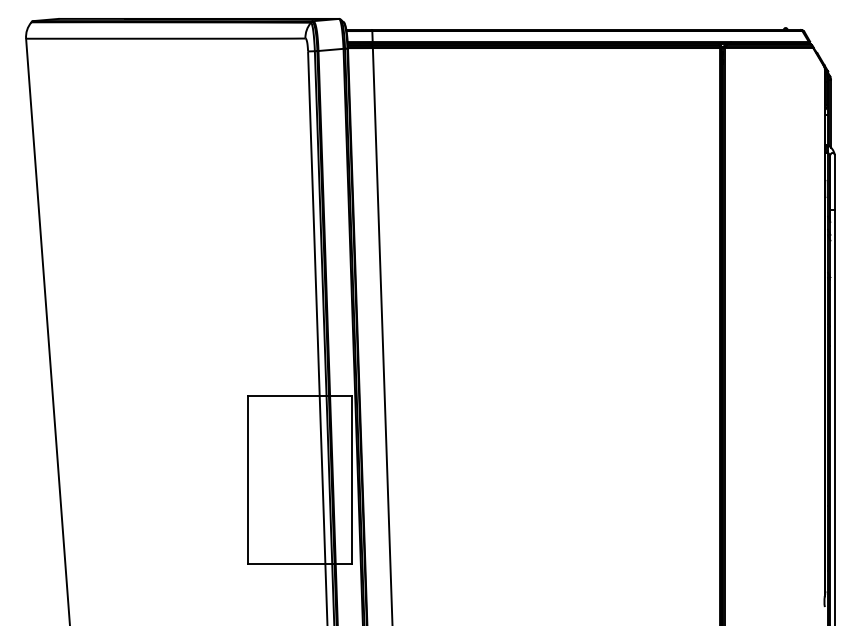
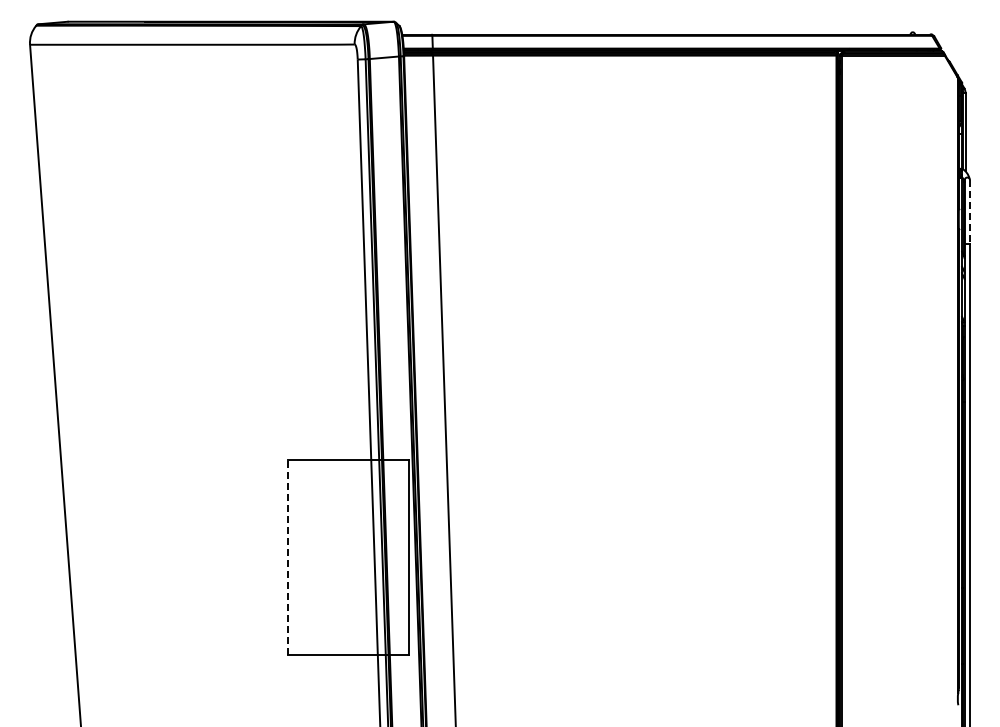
line: (835, 182) -> (970, 211), solid -> dashed
line: (247, 479) -> (287, 557), solid -> dashed

